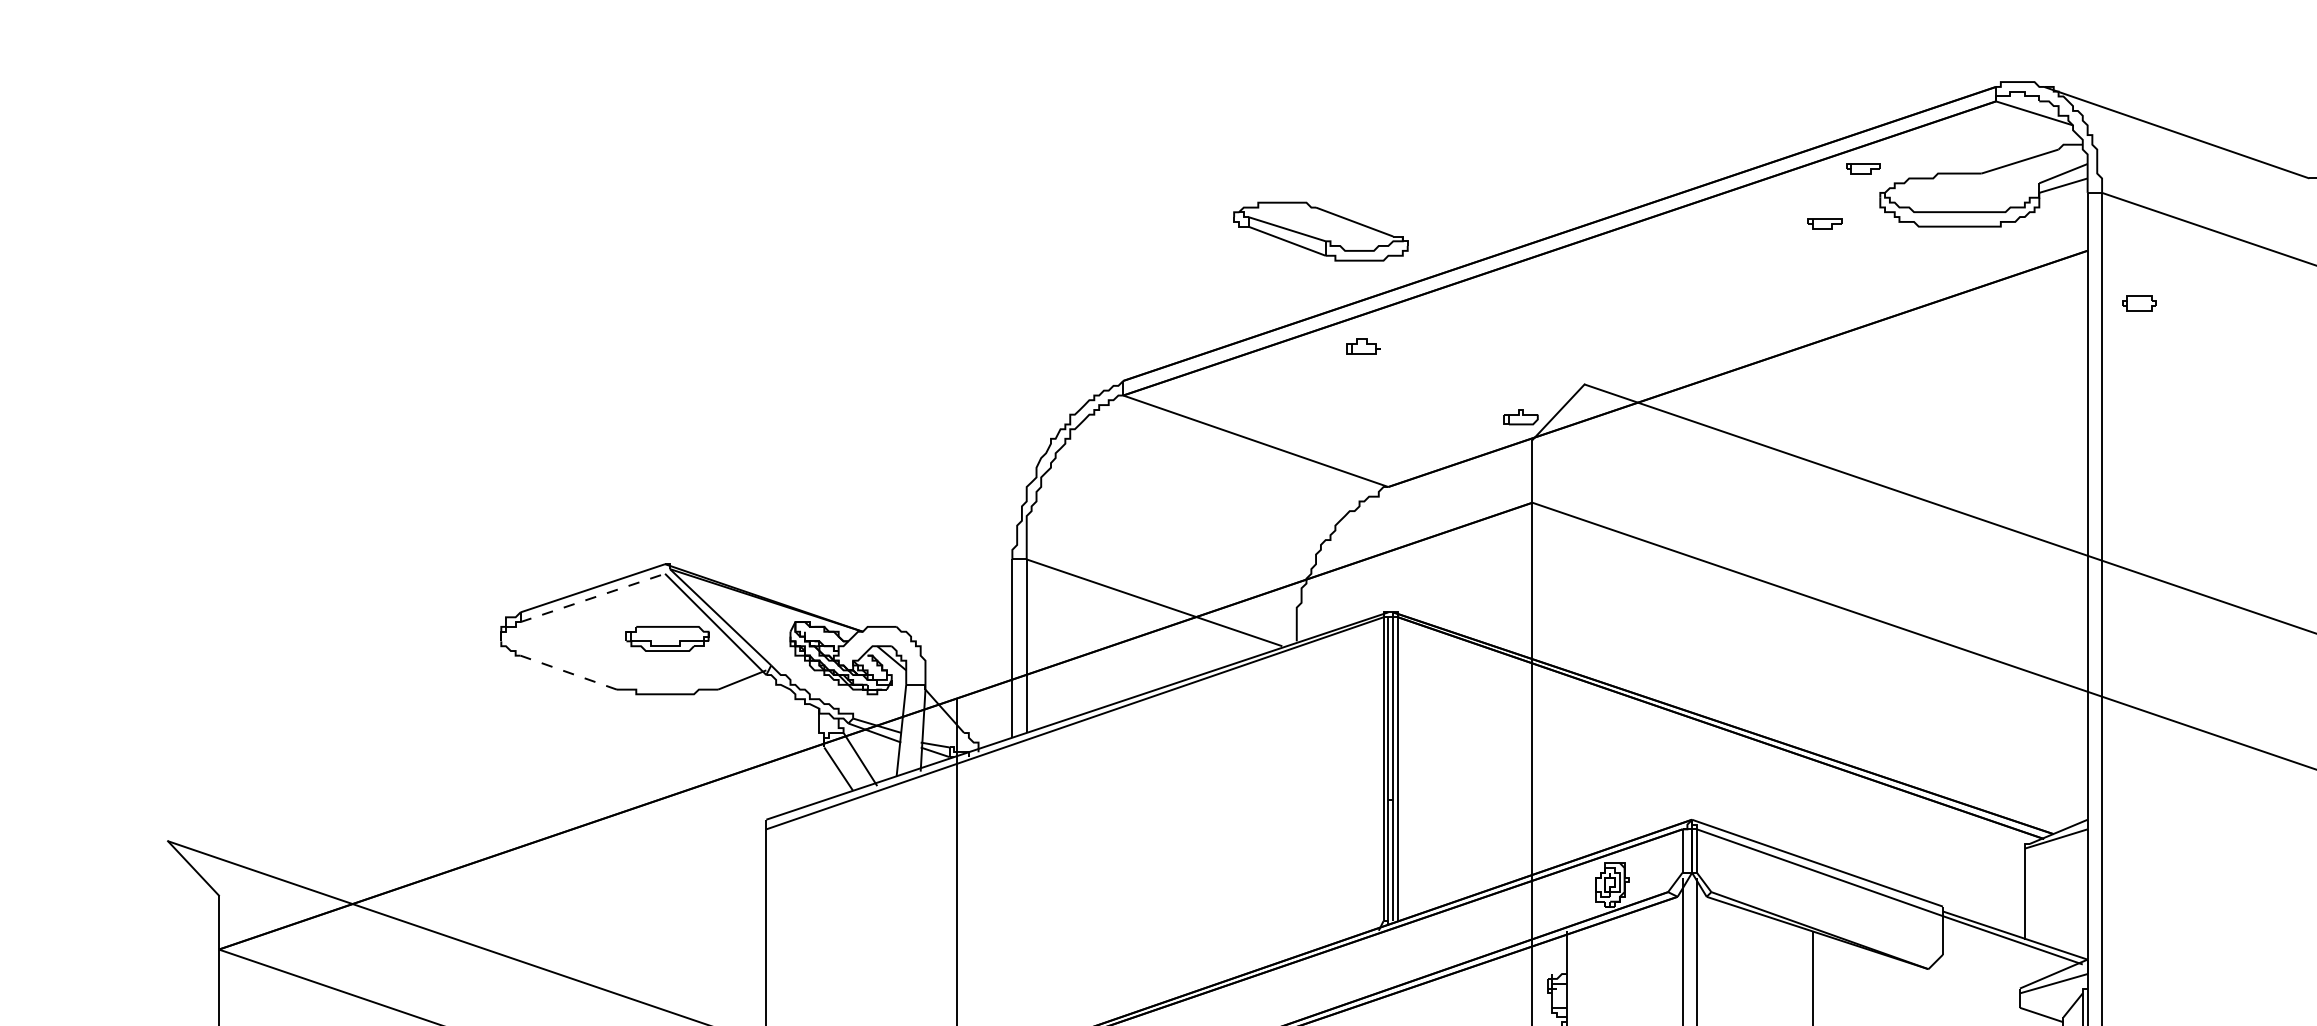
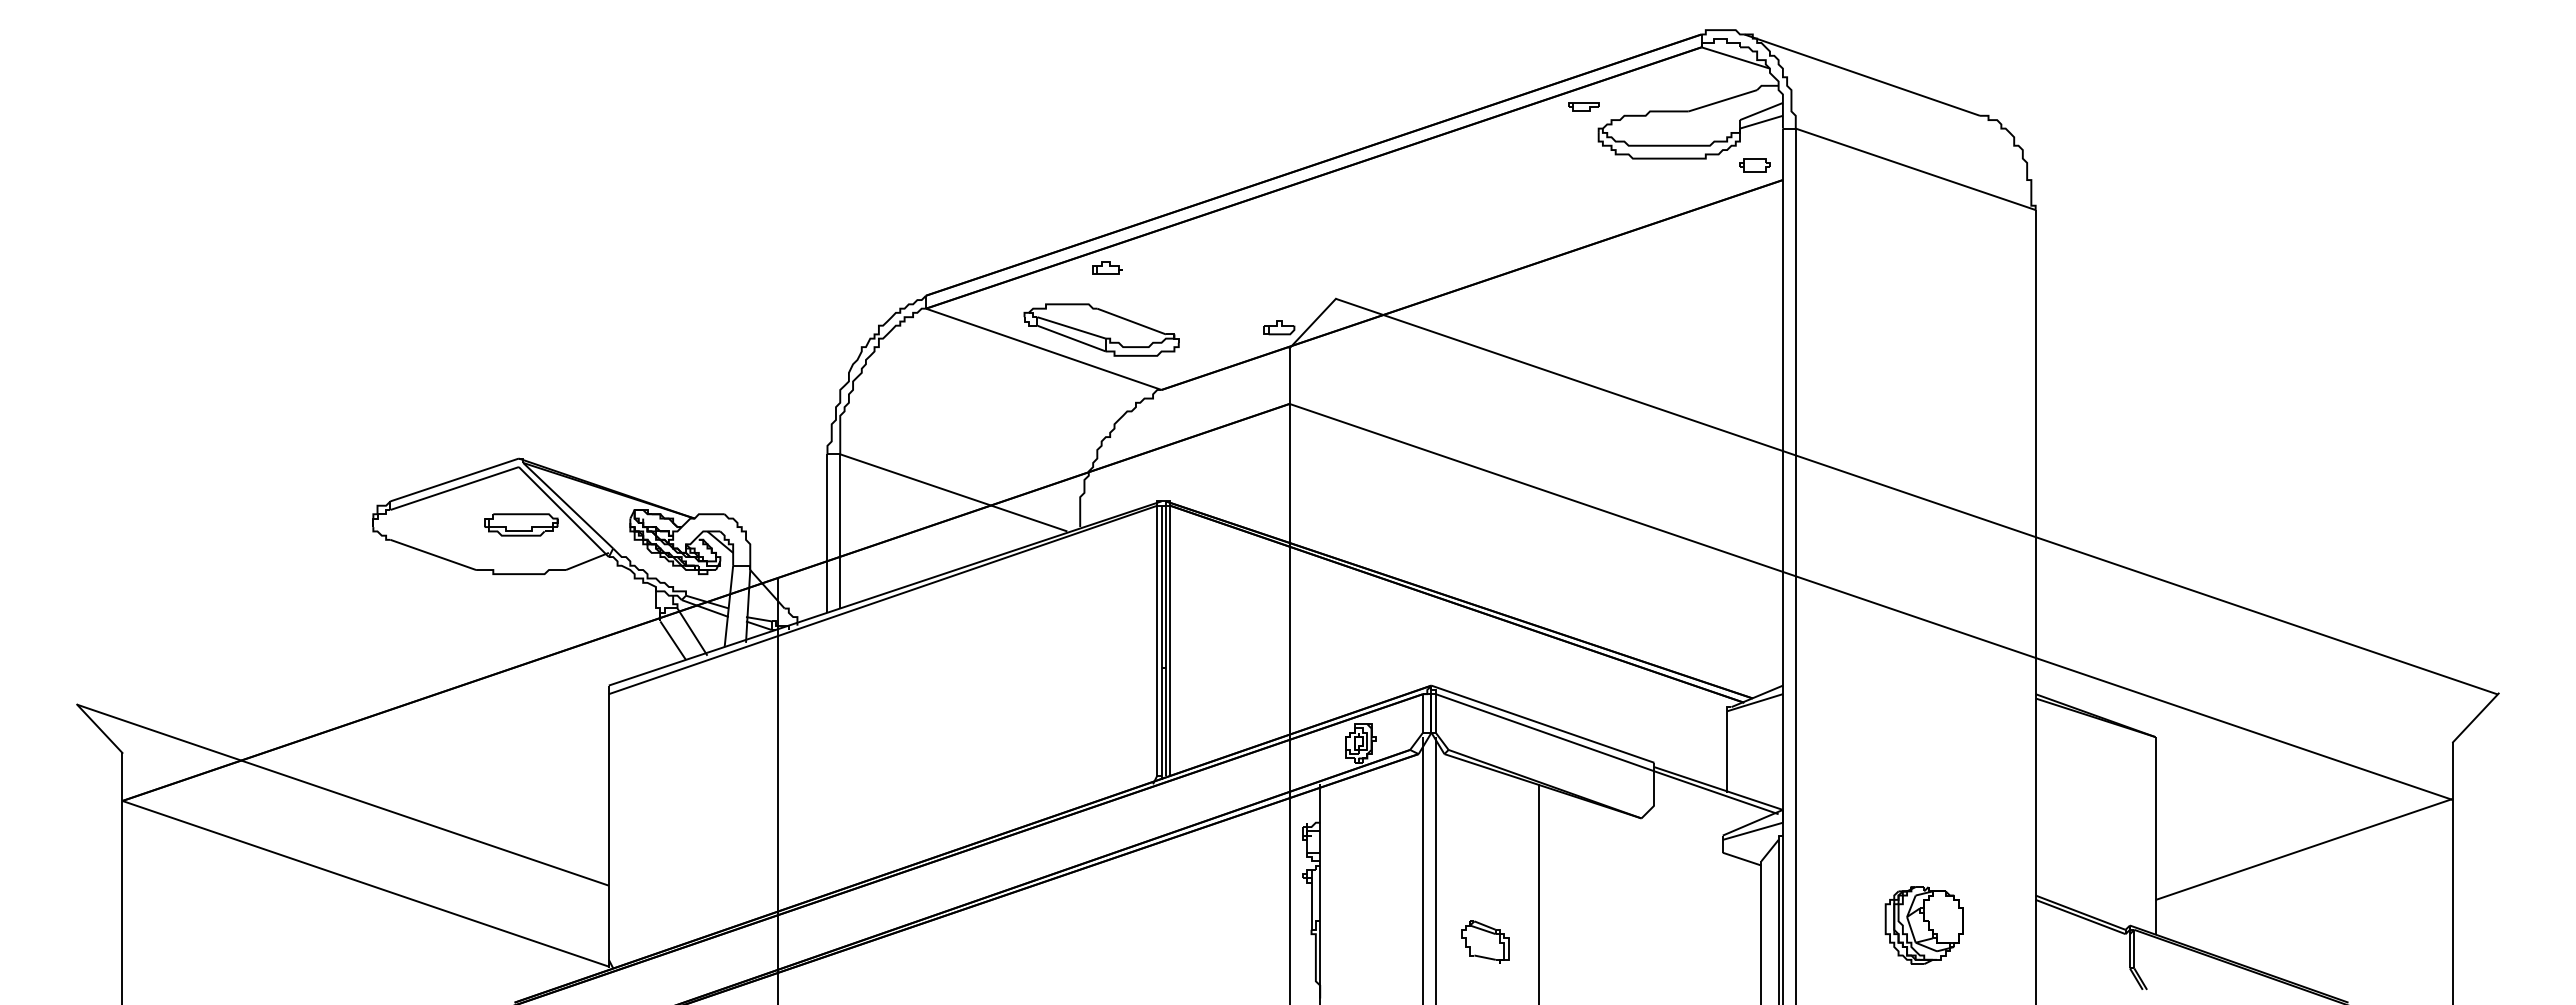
part: (1824, 223) -> (1549, 155), removed
part: (1320, 231) -> (1101, 329), moved
part: (2138, 304) -> (1754, 165), moved
part: (1363, 345) -> (1107, 267), moved
line: (592, 597) -> (454, 488), dashed -> solid
line: (567, 672) -> (432, 554), dashed -> solid

